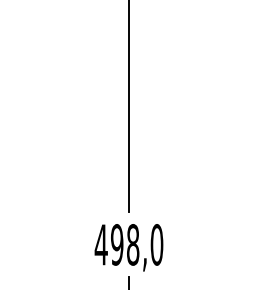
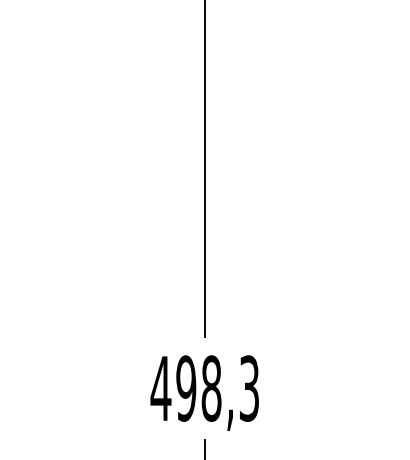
text: (156, 244) -> (248, 387), 498,0 -> 498,3

